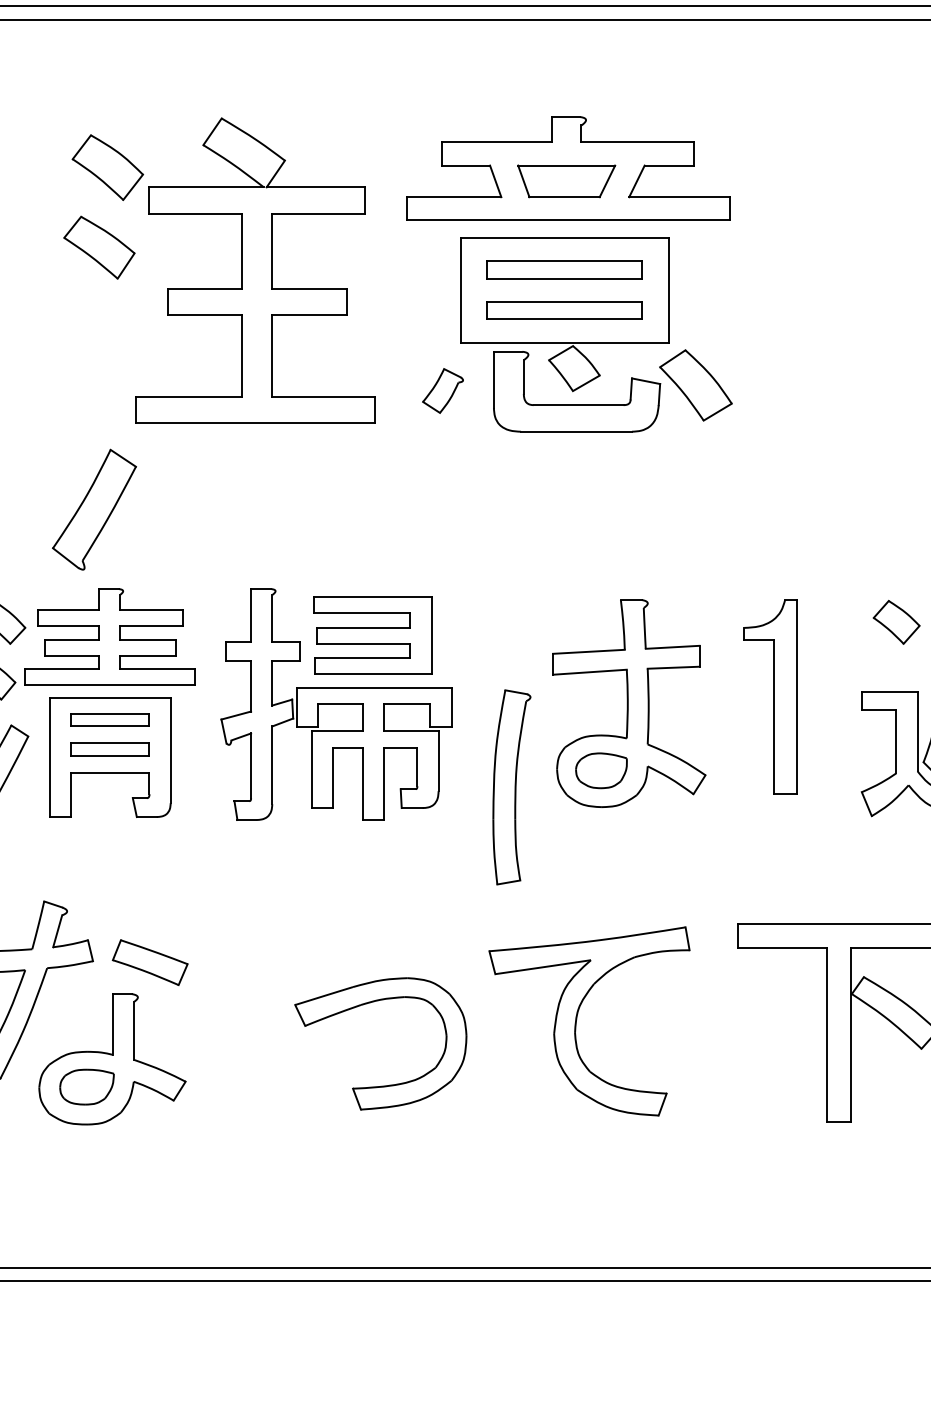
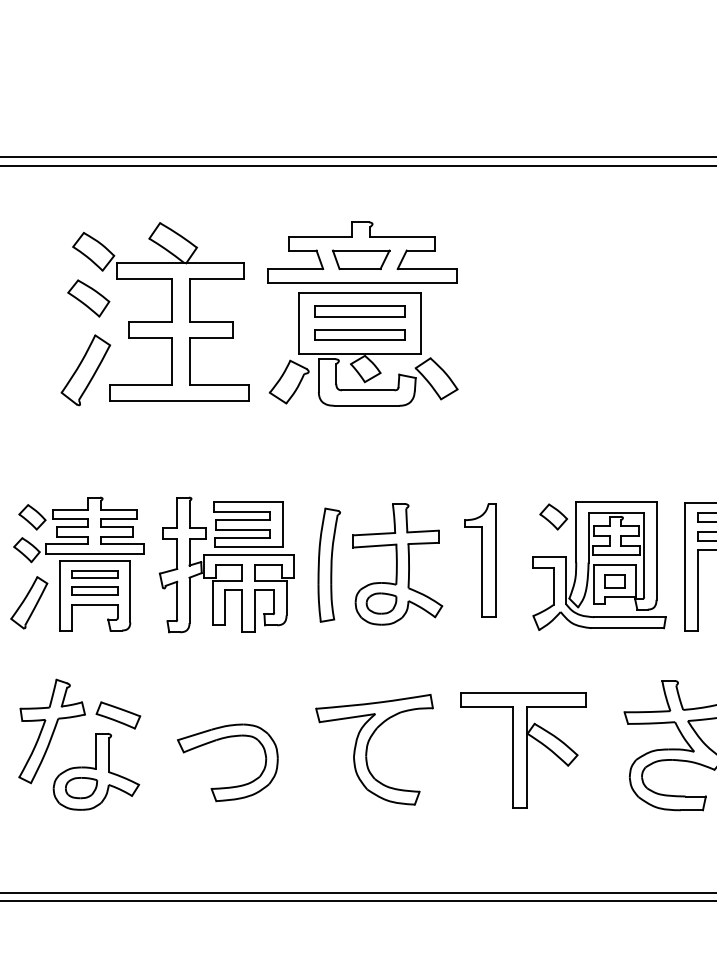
part: (441, 390) -> (288, 381), size x1.67
part: (93, 510) -> (85, 370), moved
part: (510, 786) -> (328, 564), moved
part: (366, 1005) -> (219, 740), moved

